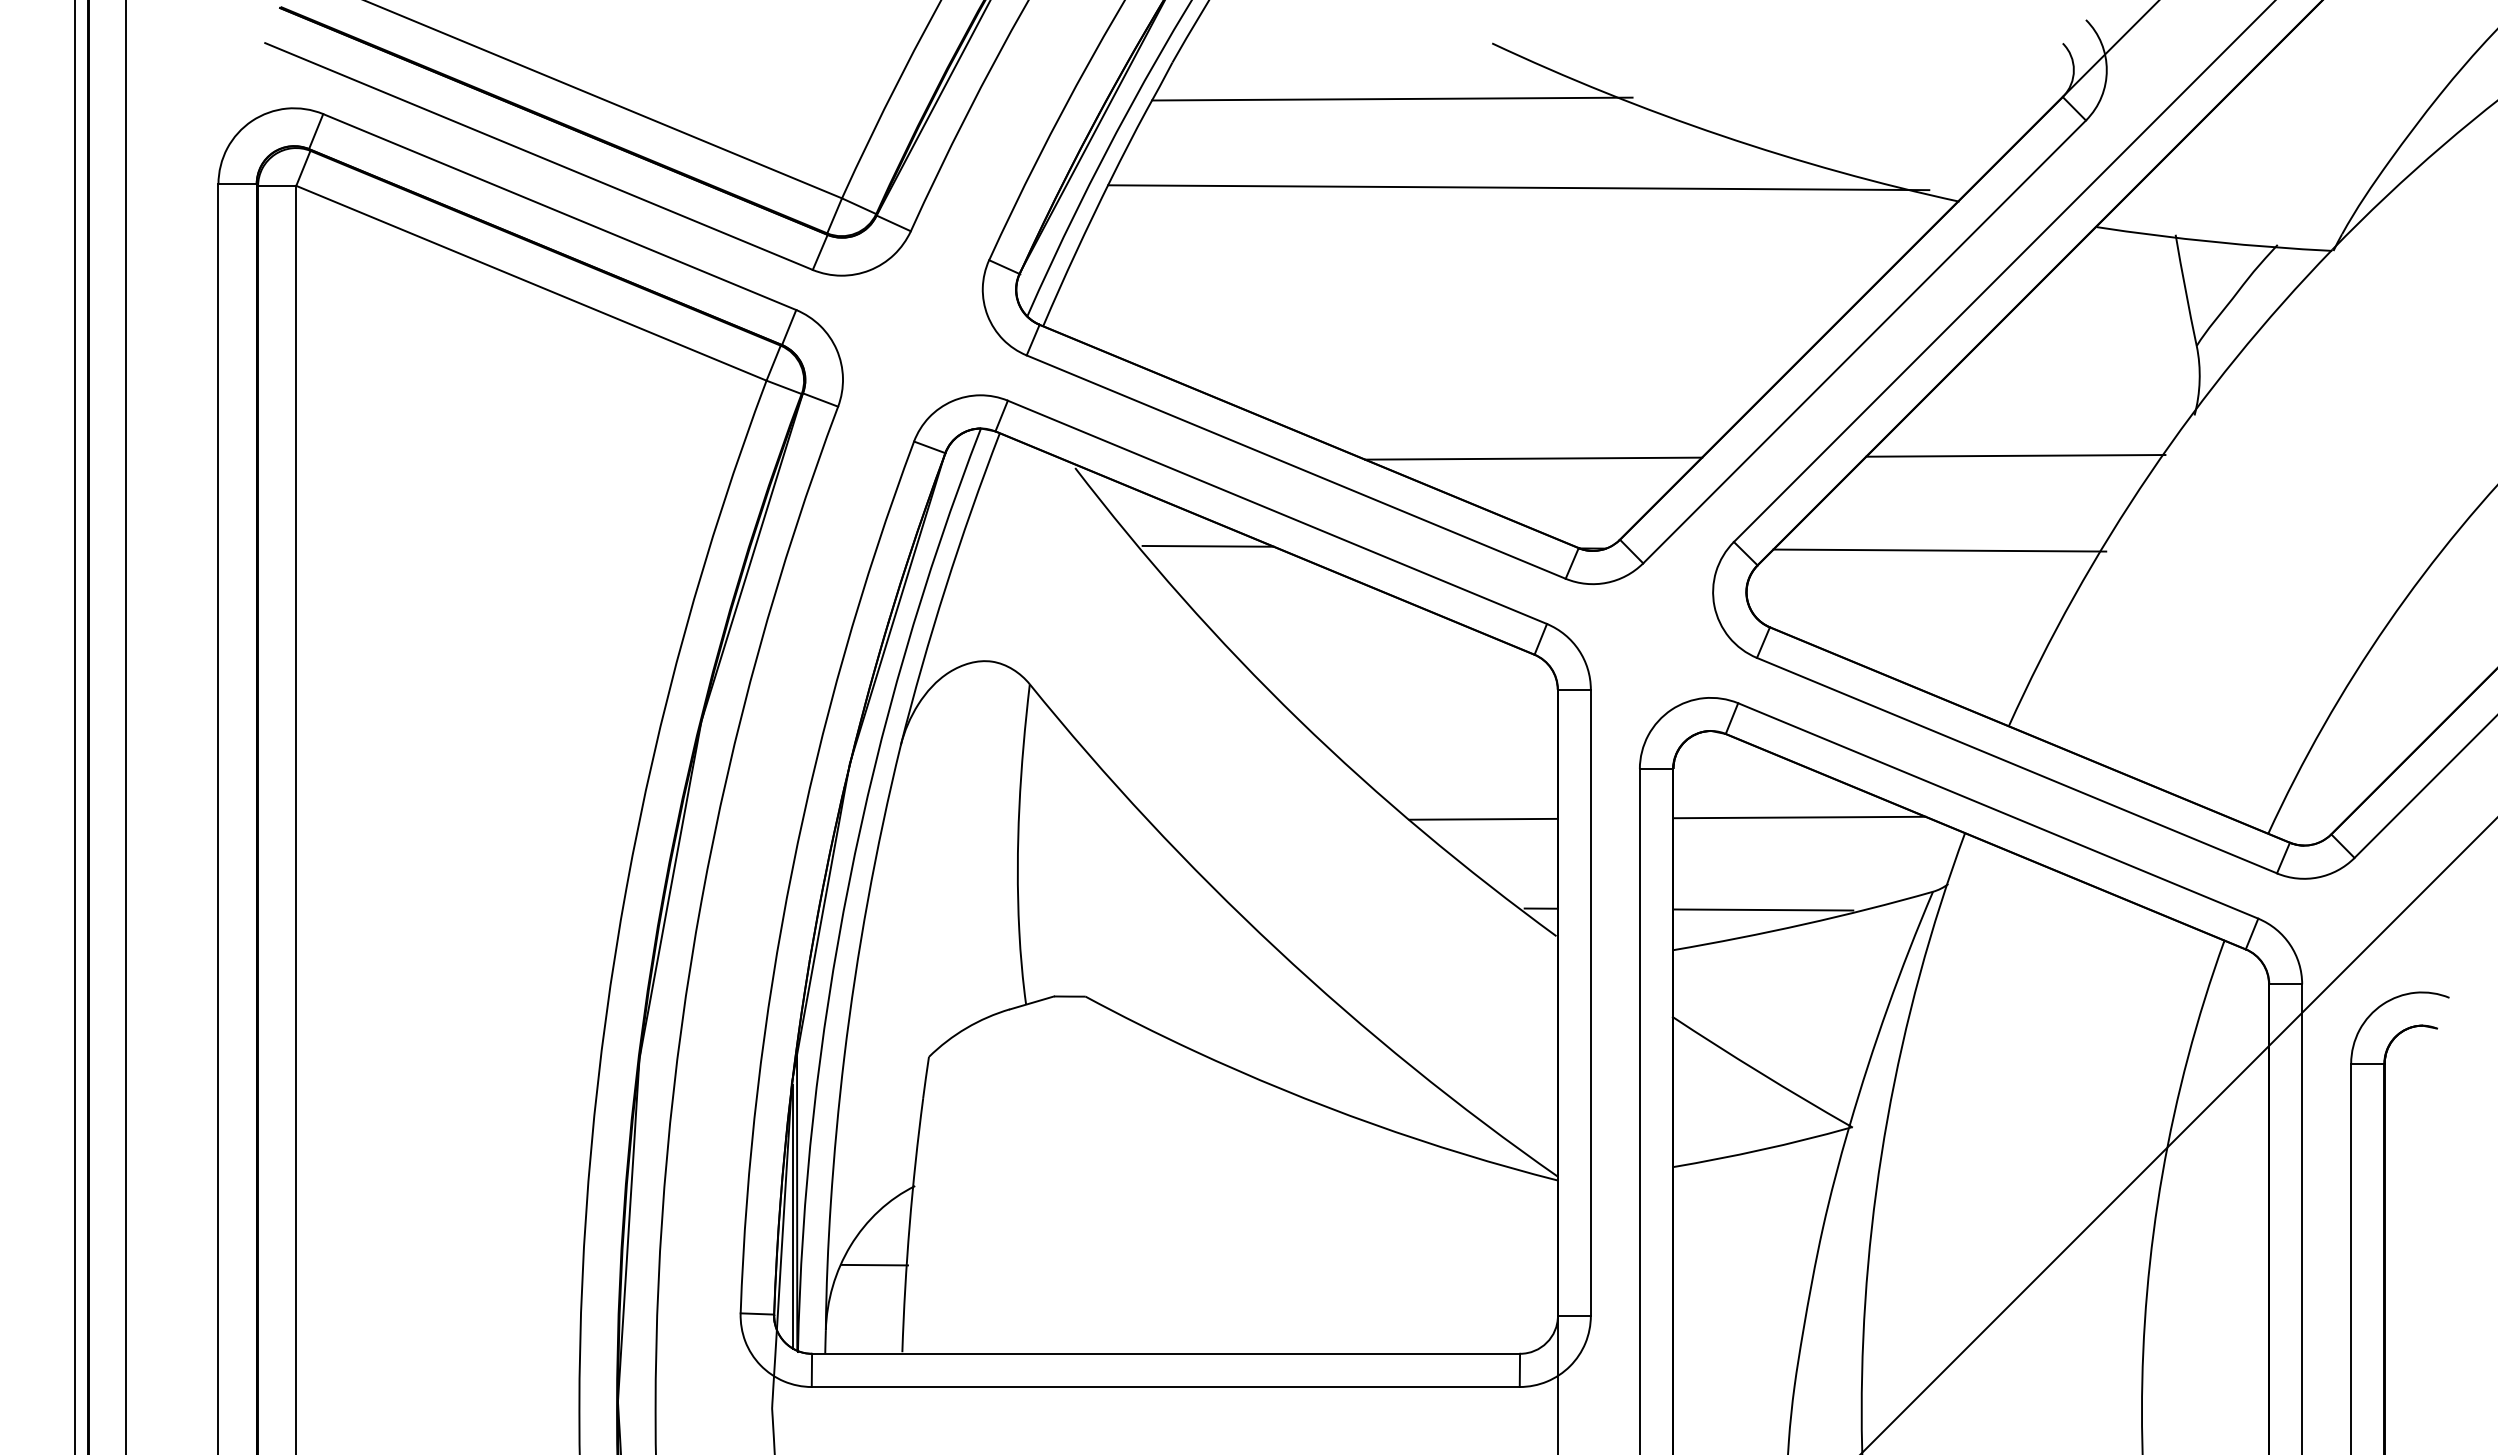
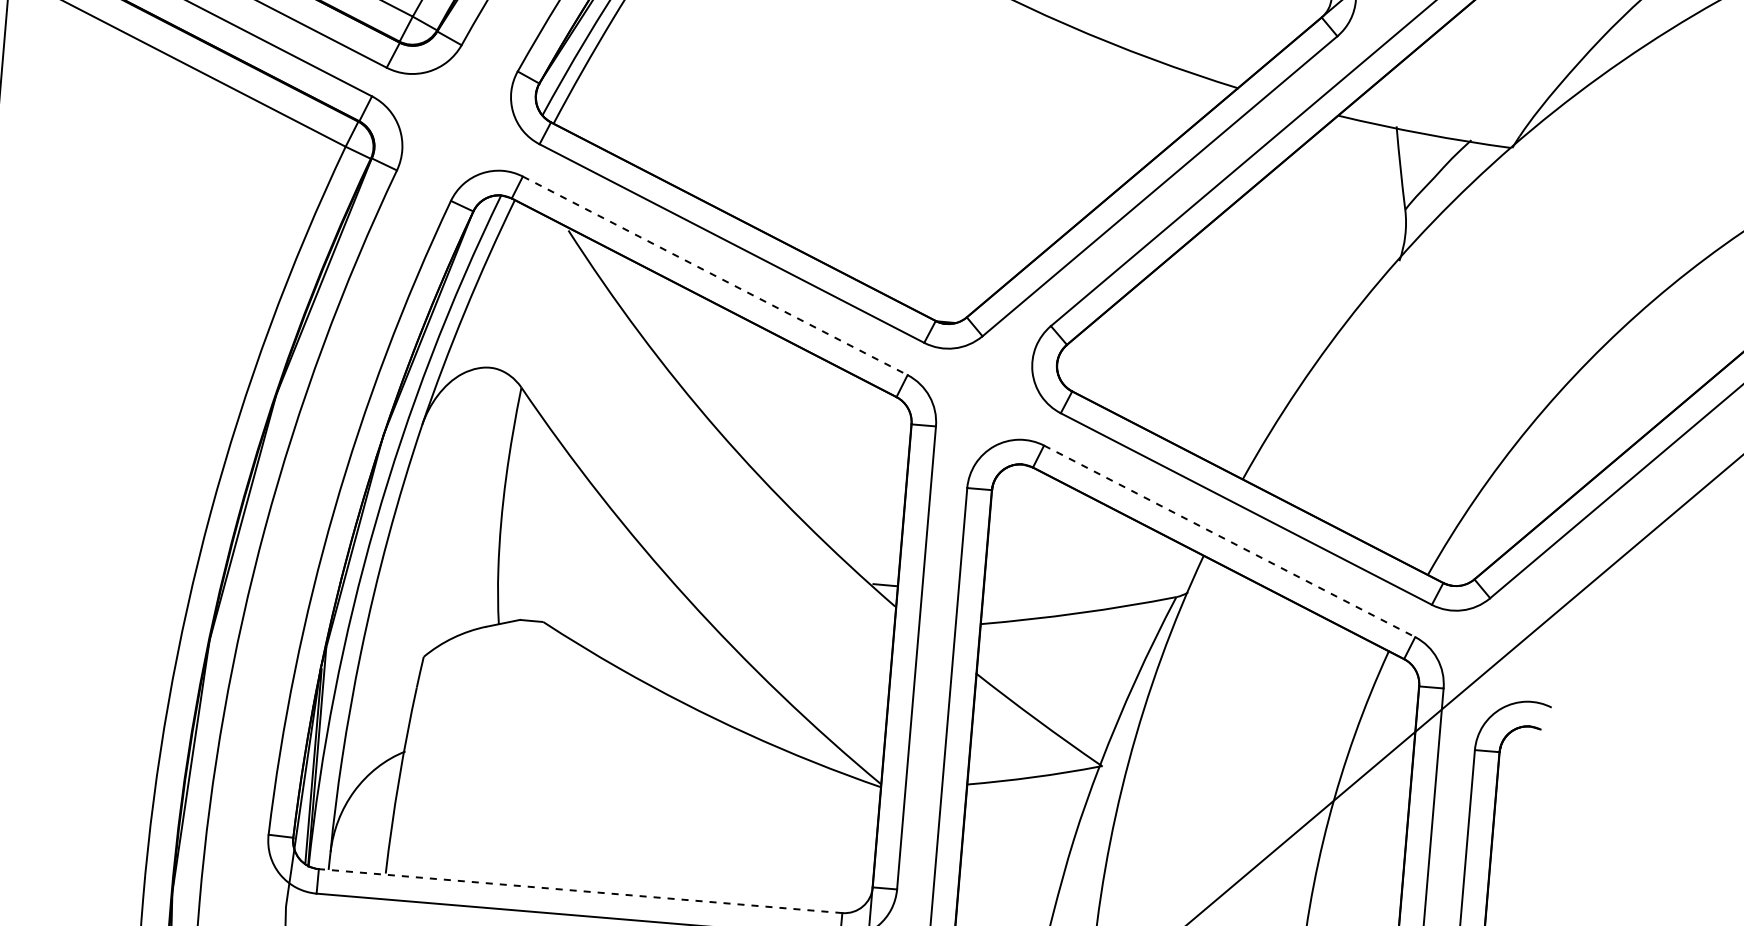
line: (1518, 187) -> (913, 50), removed
line: (2015, 455) -> (1264, 279), removed
line: (1533, 458) -> (907, 251), removed
line: (1277, 512) -> (715, 275), solid -> dashed
line: (1207, 545) -> (661, 296), removed
line: (1939, 550) -> (1202, 345), removed
line: (1998, 811) -> (1229, 541), solid -> dashed
line: (1799, 817) -> (1082, 533), removed
line: (1483, 818) -> (848, 514), removed
line: (1763, 909) -> (1049, 599), removed
line: (874, 1264) -> (370, 806), removed
line: (1166, 1353) -> (580, 890), solid -> dashed

